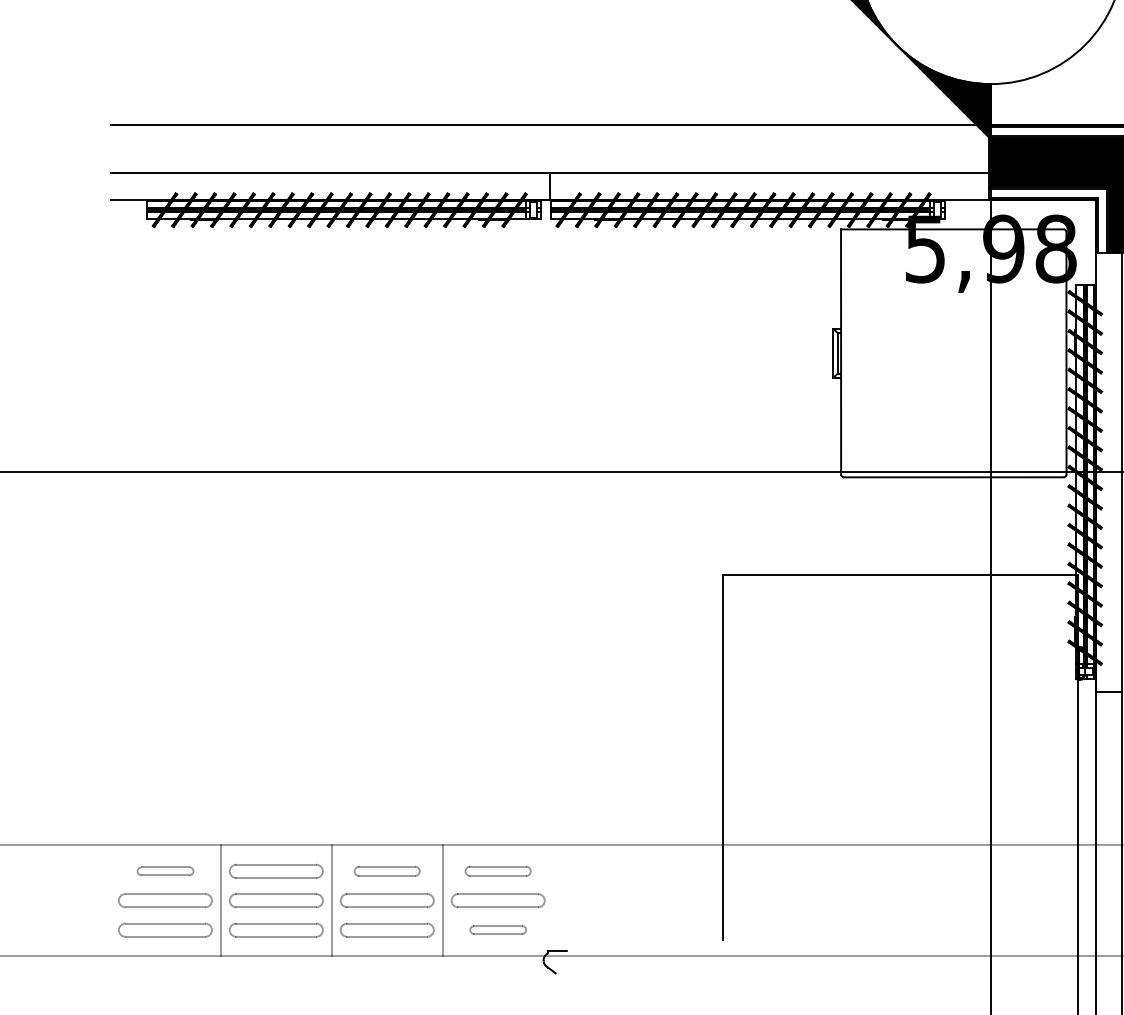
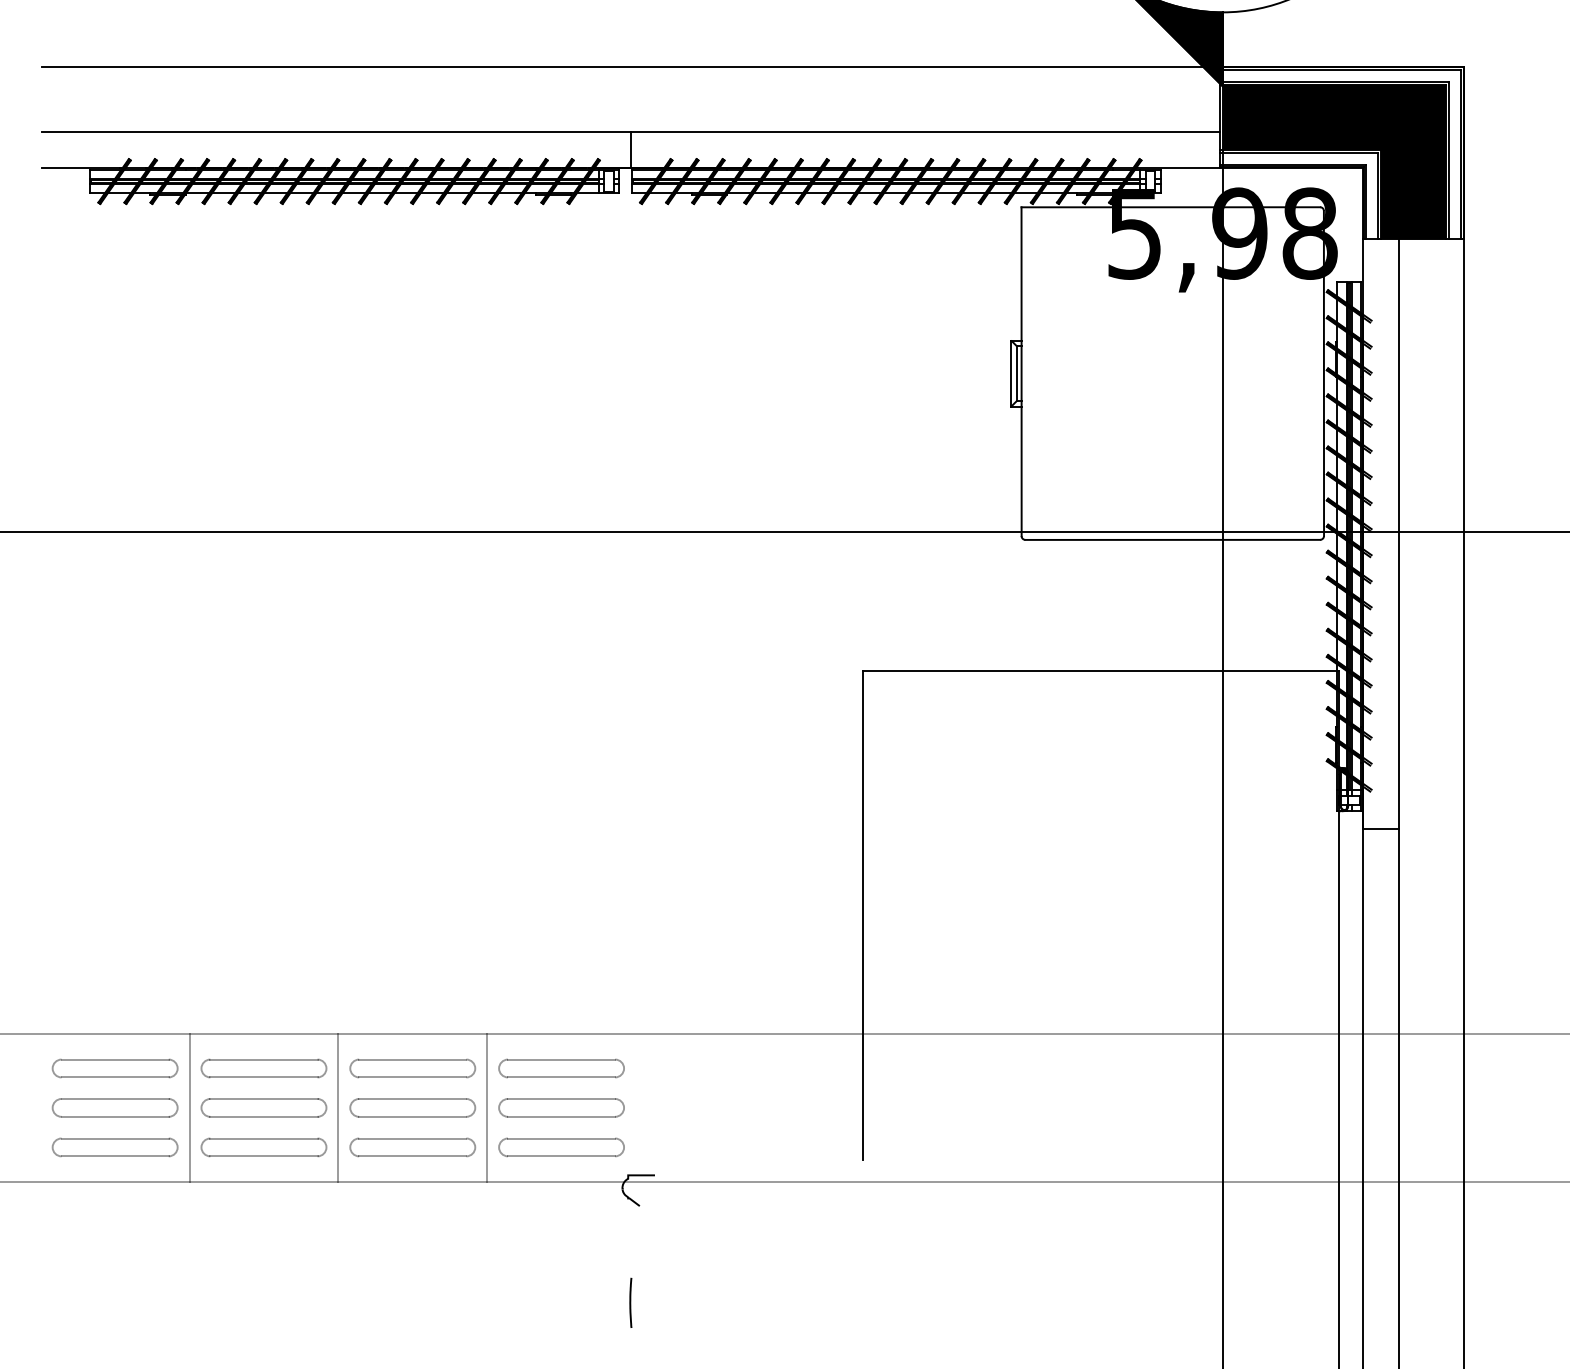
part: (165, 871) -> (115, 1068), size x1.67
part: (387, 871) -> (412, 1068), size x1.43
part: (498, 871) -> (561, 1068), size x1.43
part: (498, 929) -> (561, 1146), size x1.67

